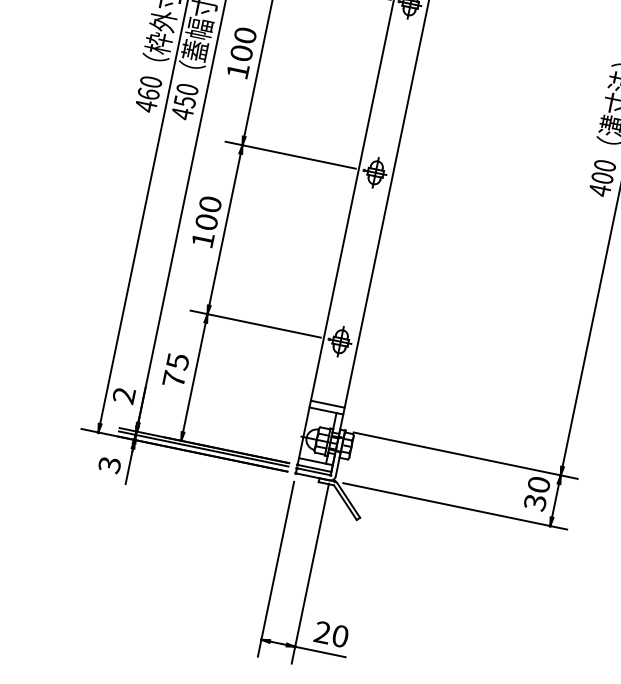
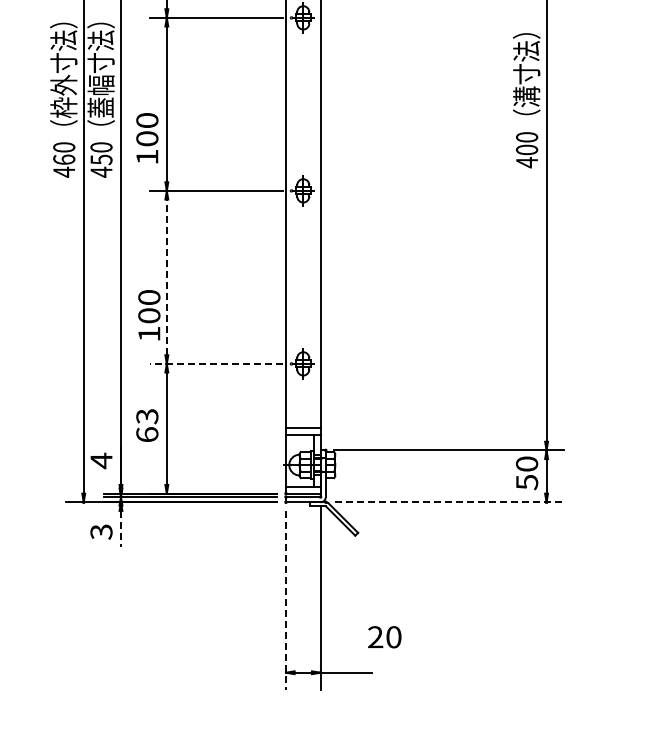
text: (241, 53) -> (147, 138), moved
text: (206, 221) -> (149, 315), moved
line: (224, 229) -> (166, 277), solid -> dashed
line: (256, 323) -> (216, 363), solid -> dashed
text: (176, 370) -> (147, 425), 75 -> 63
text: (124, 395) -> (101, 460), 2 -> 4
line: (128, 466) -> (120, 529), solid -> dashed
text: (534, 502) -> (526, 482), 30 -> 50
line: (455, 506) -> (449, 502), solid -> dashed
line: (275, 569) -> (285, 600), solid -> dashed
text: (331, 634) -> (384, 637), moved

